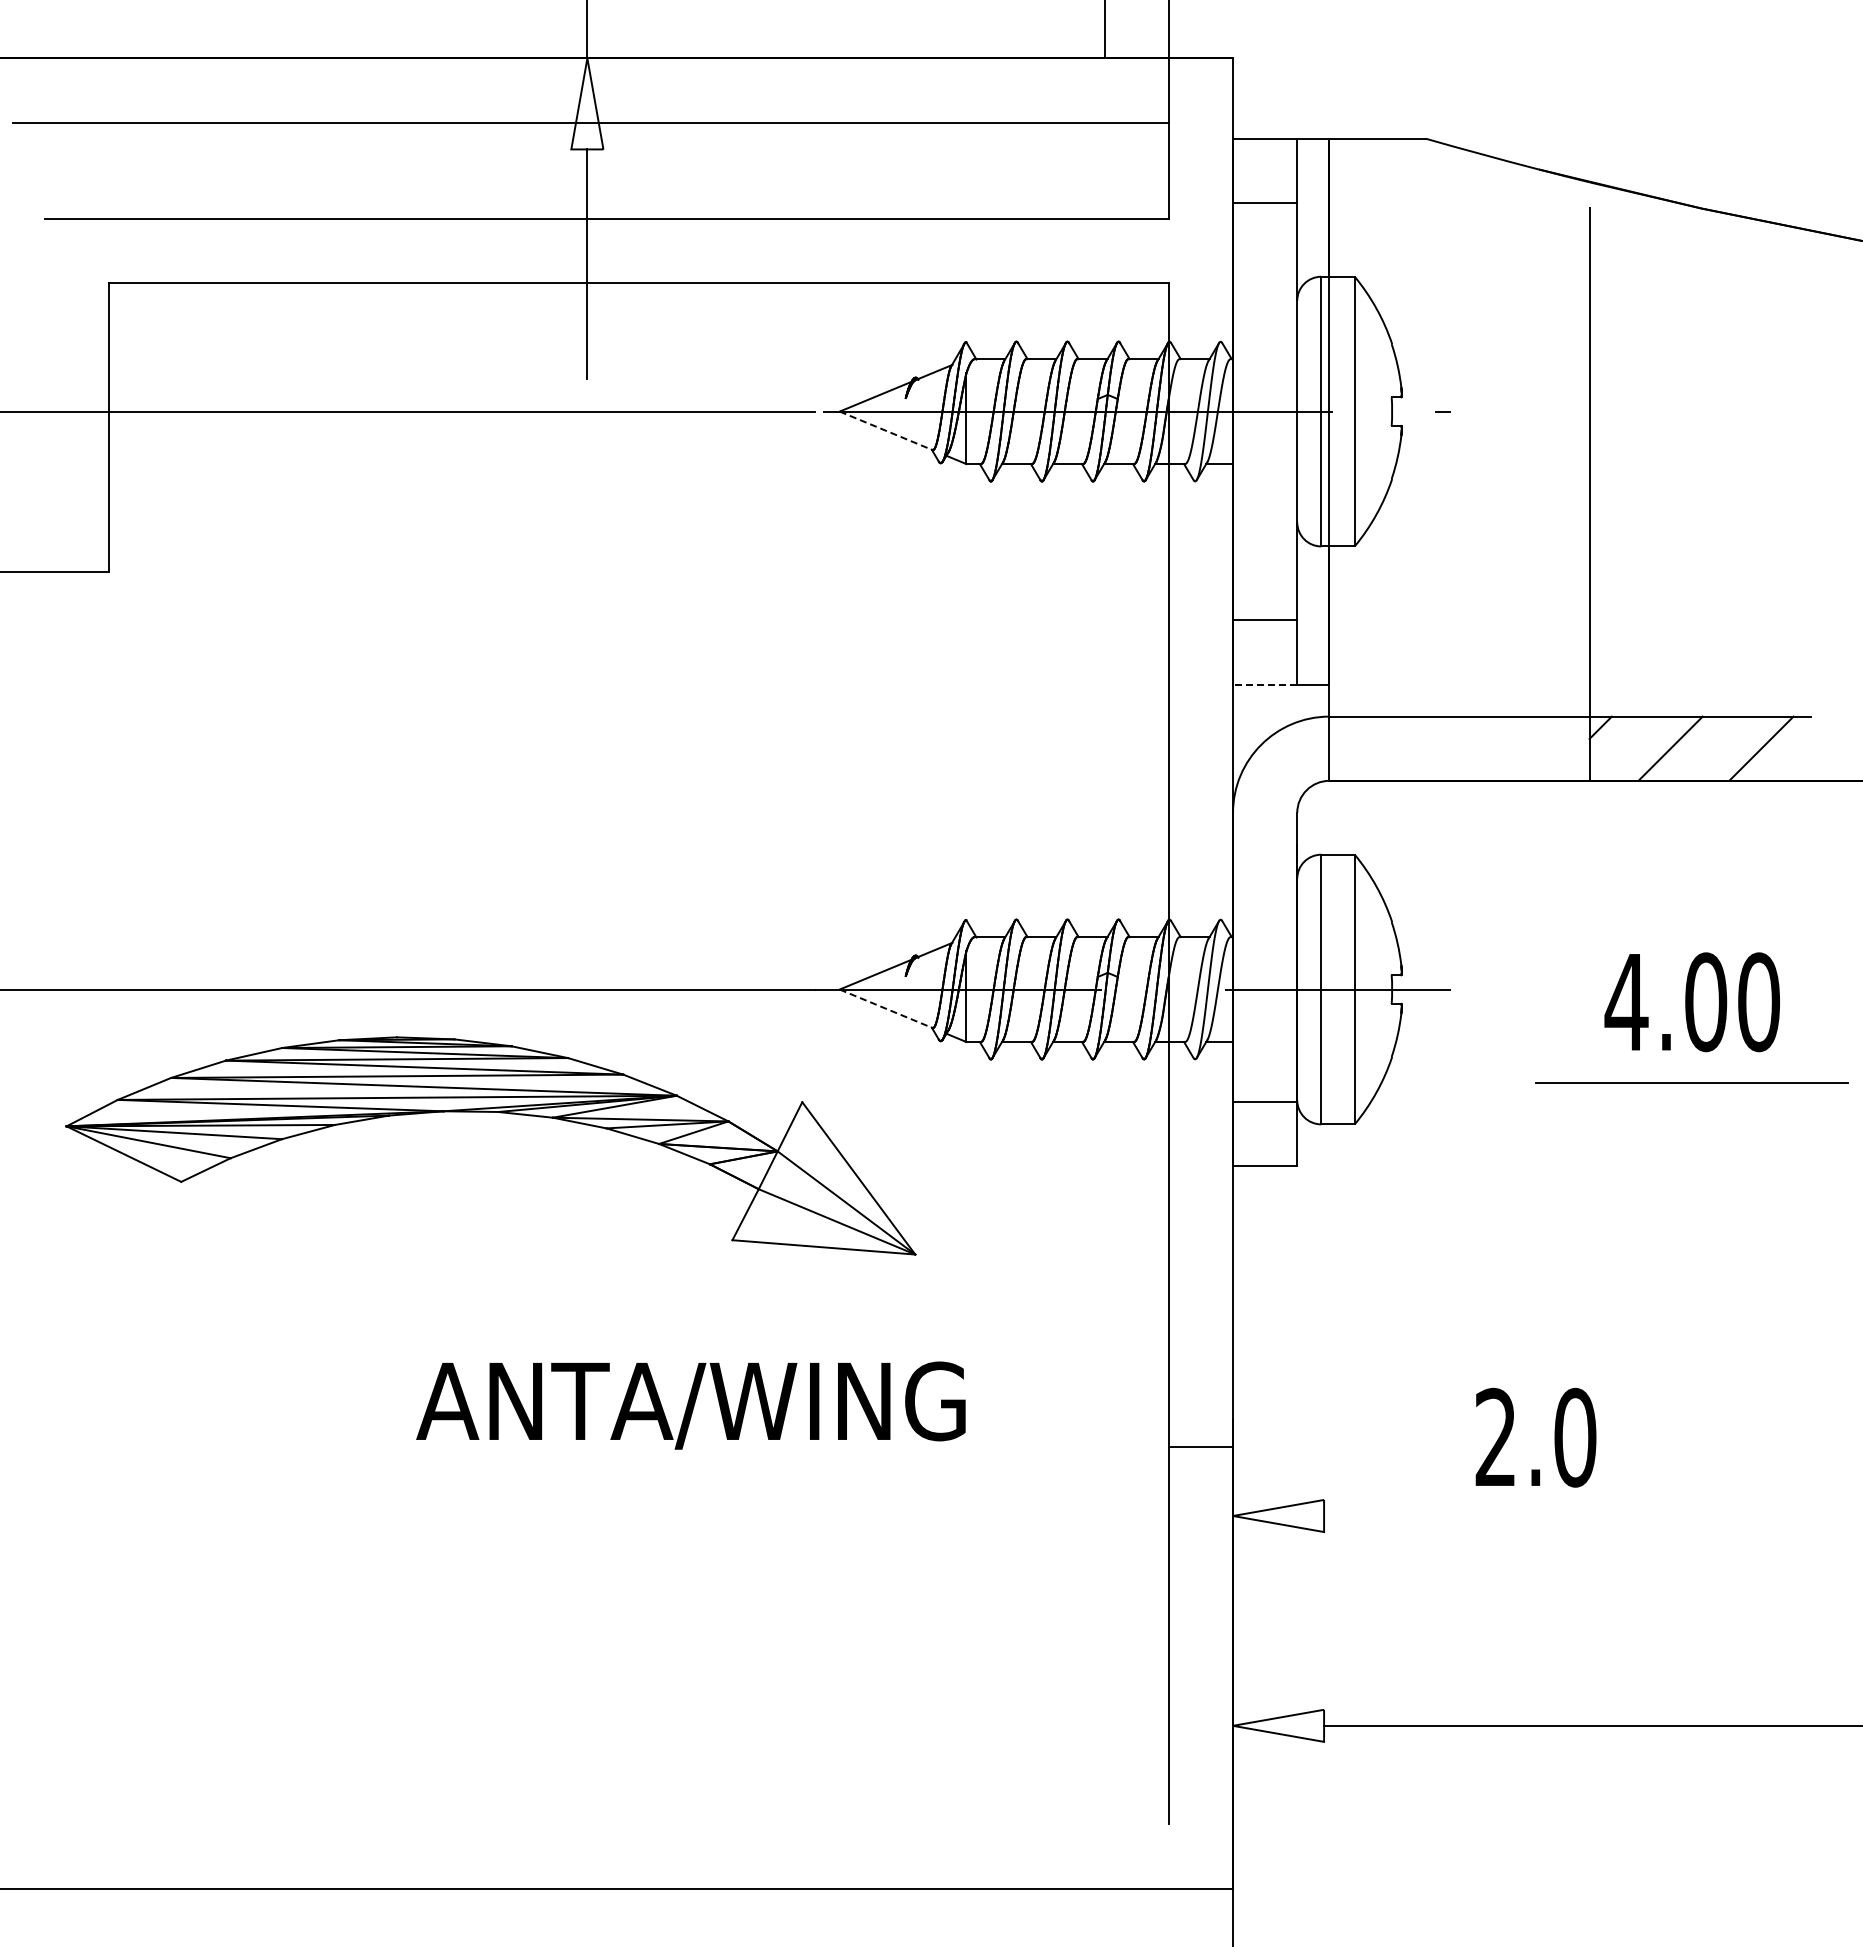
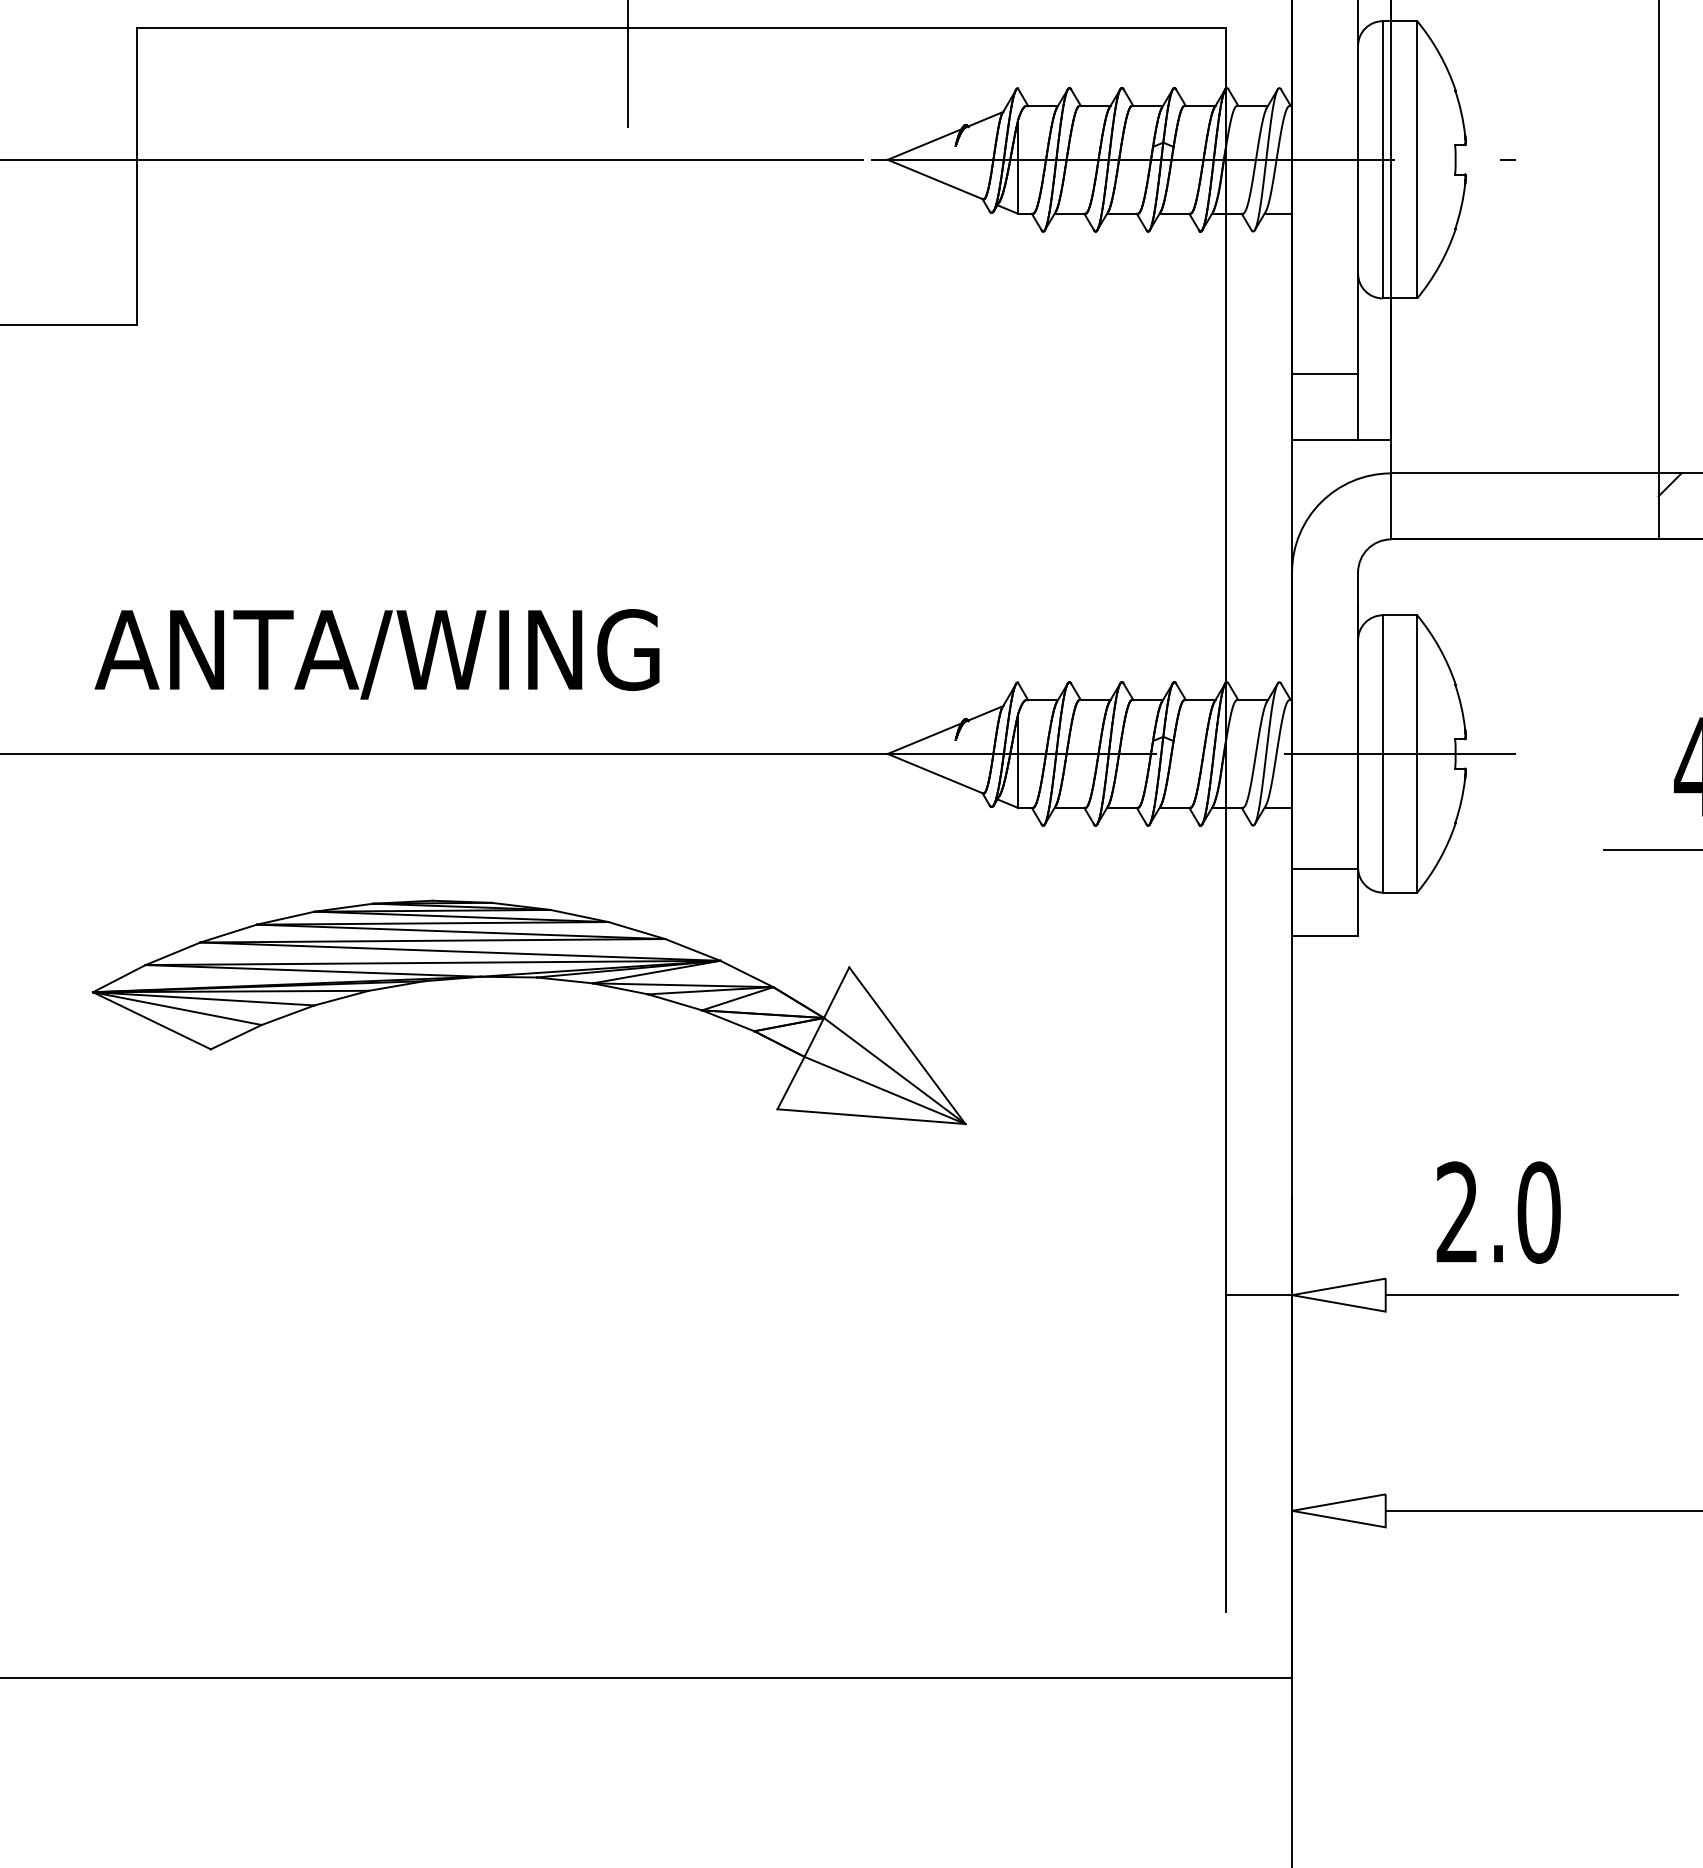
line: (886, 431) -> (935, 180), dashed -> solid
line: (1264, 684) -> (1324, 440), dashed -> solid
line: (886, 1008) -> (935, 773), dashed -> solid
part: (490, 1112) -> (528, 978), moved
text: (690, 1405) -> (376, 654), moved
text: (1535, 1437) -> (1498, 1212), moved
line: (1200, 1447) -> (1258, 1295), moved
line: (1466, 1516) -> (1532, 1295), added

